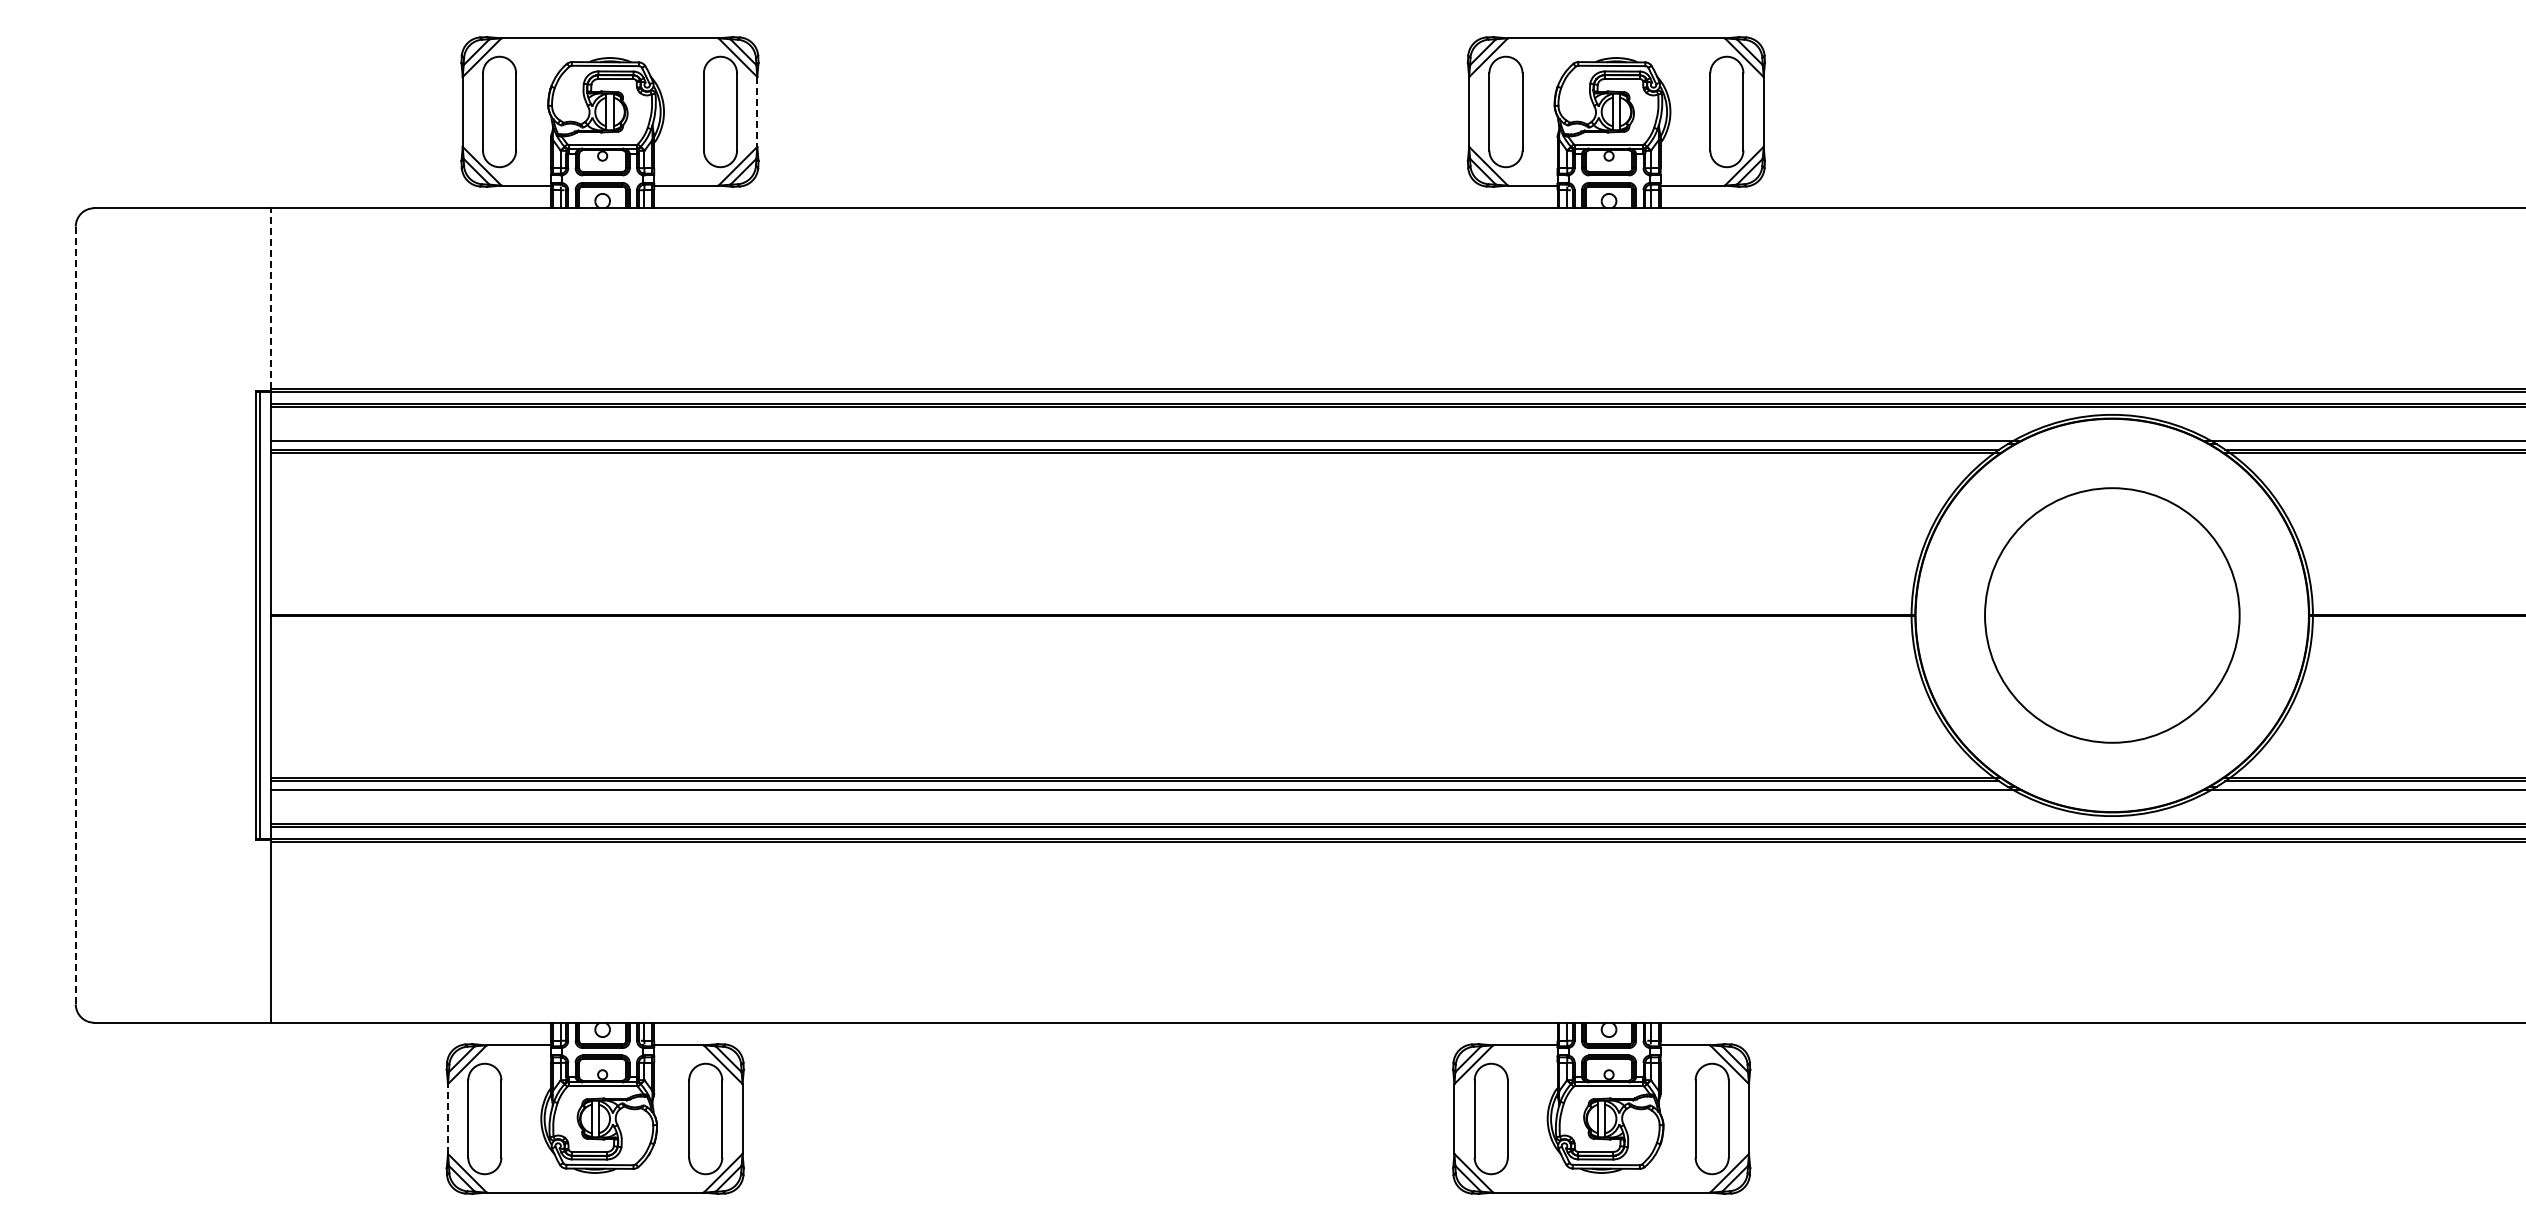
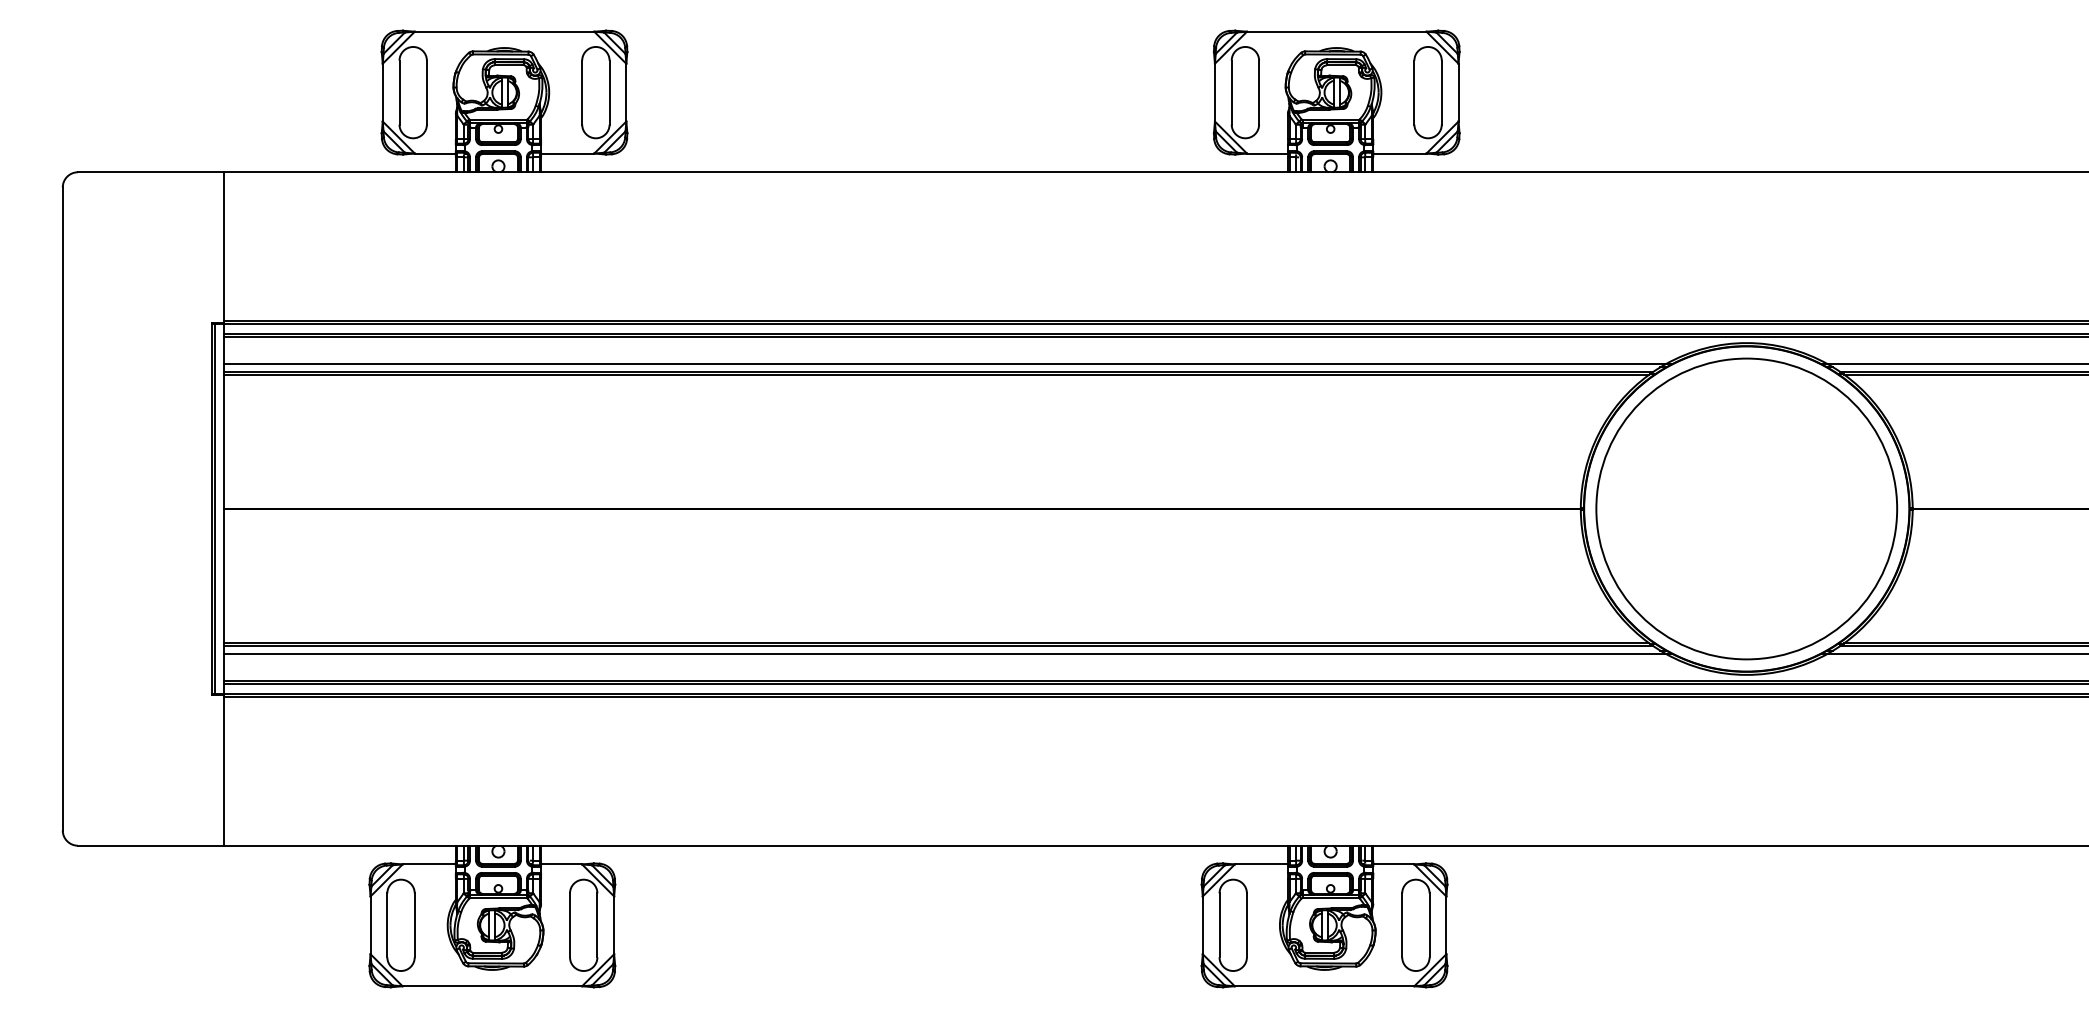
line: (757, 111) -> (626, 92), dashed -> solid
line: (271, 297) -> (224, 246), dashed -> solid
line: (75, 615) -> (62, 509), dashed -> solid
circle: (2112, 615) -> (1746, 509), size x1.43
line: (448, 1119) -> (370, 925), dashed -> solid

